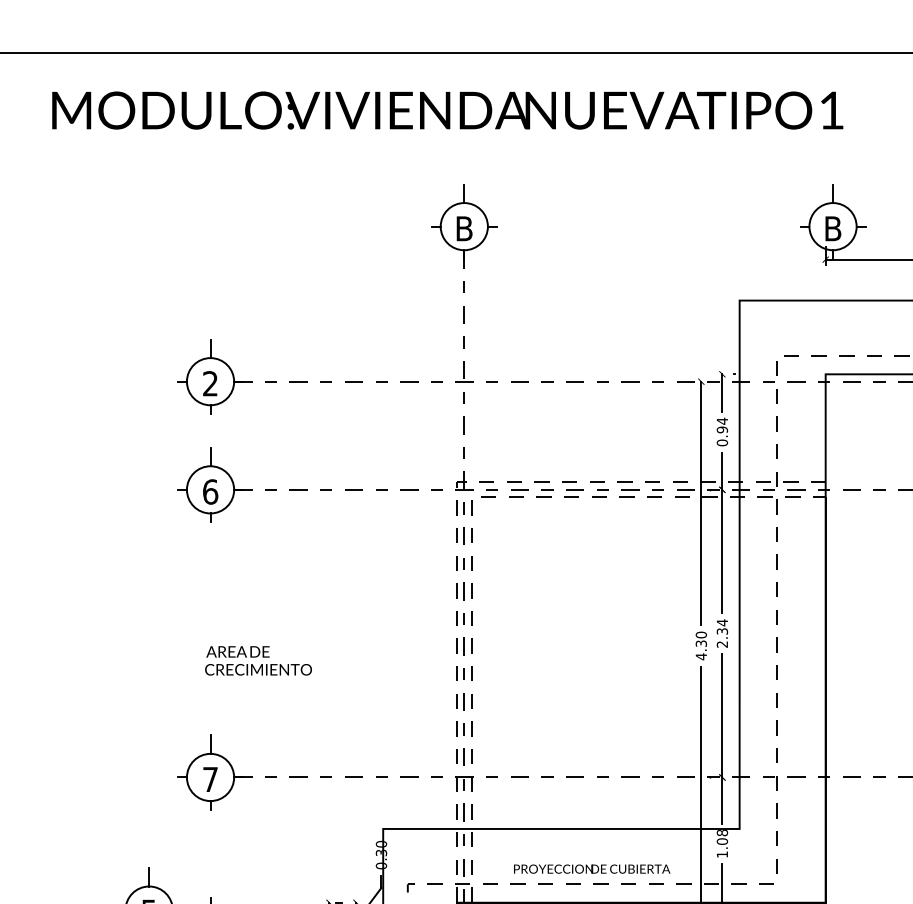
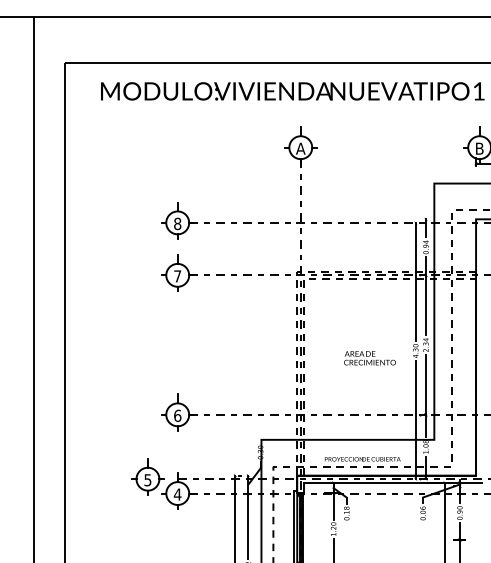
text: (463, 228) -> (300, 148), B -> A
text: (210, 382) -> (177, 223), 2 -> 8
text: (210, 492) -> (177, 276), 6 -> 7
text: (257, 661) -> (369, 358), moved
text: (210, 778) -> (177, 415), 7 -> 6

